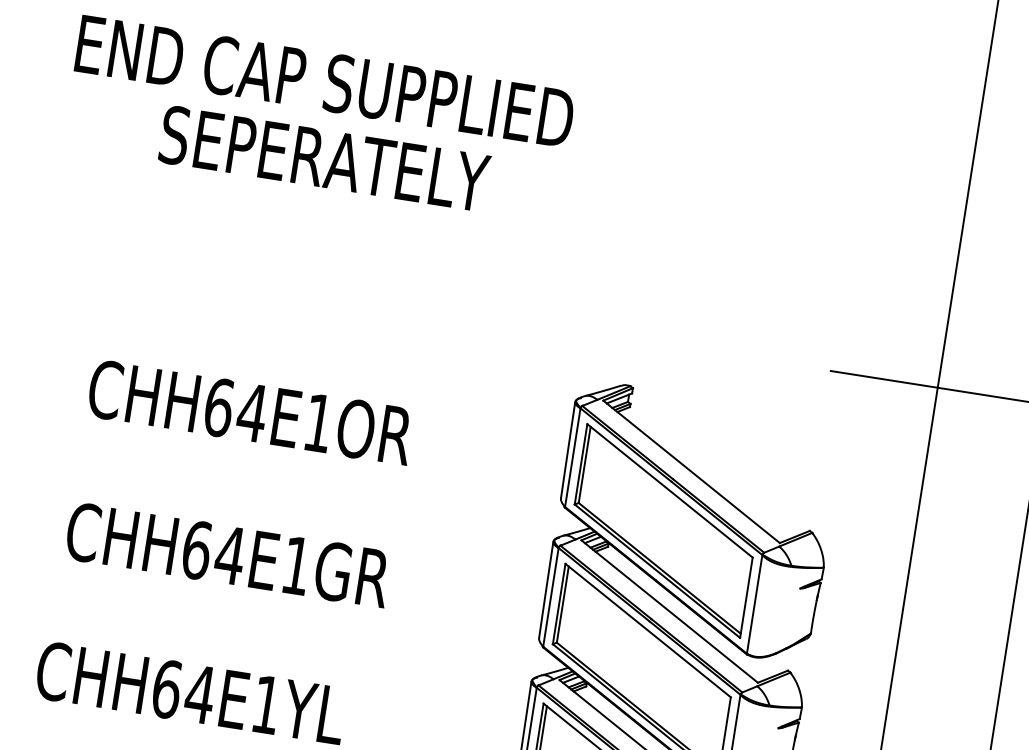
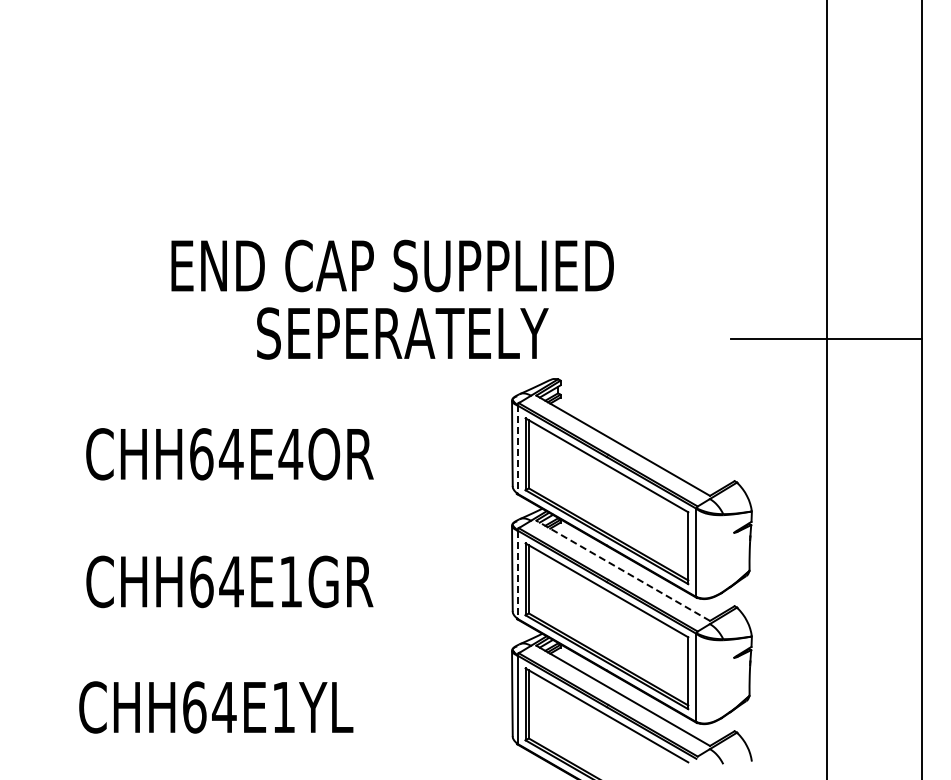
text: (319, 119) -> (392, 299), moved
text: (318, 423) -> (290, 454), CHH64E1OR -> CHH64E4OR
line: (572, 458) -> (517, 450), solid -> dashed
line: (550, 598) -> (517, 575), solid -> dashed
line: (668, 611) -> (622, 570), solid -> dashed

